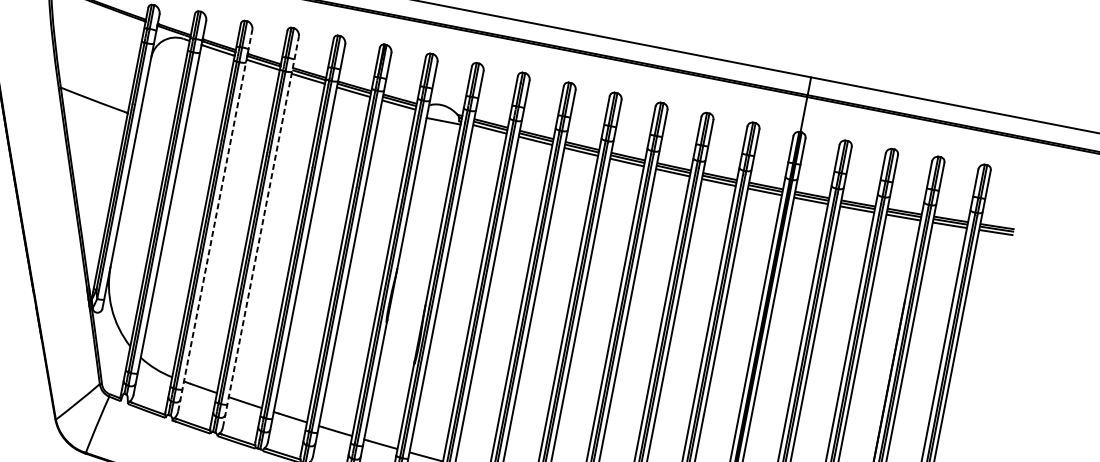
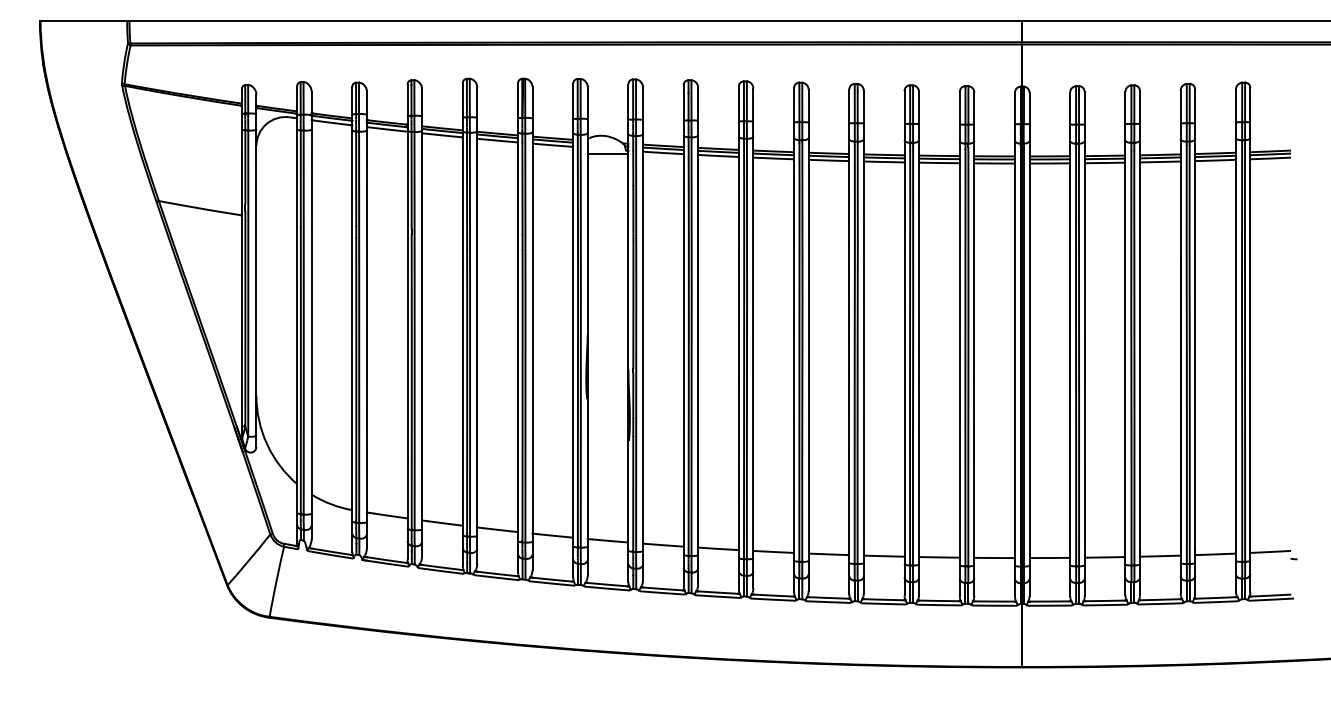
line: (215, 220) -> (366, 319), dashed -> solid
line: (261, 231) -> (422, 322), dashed -> solid

